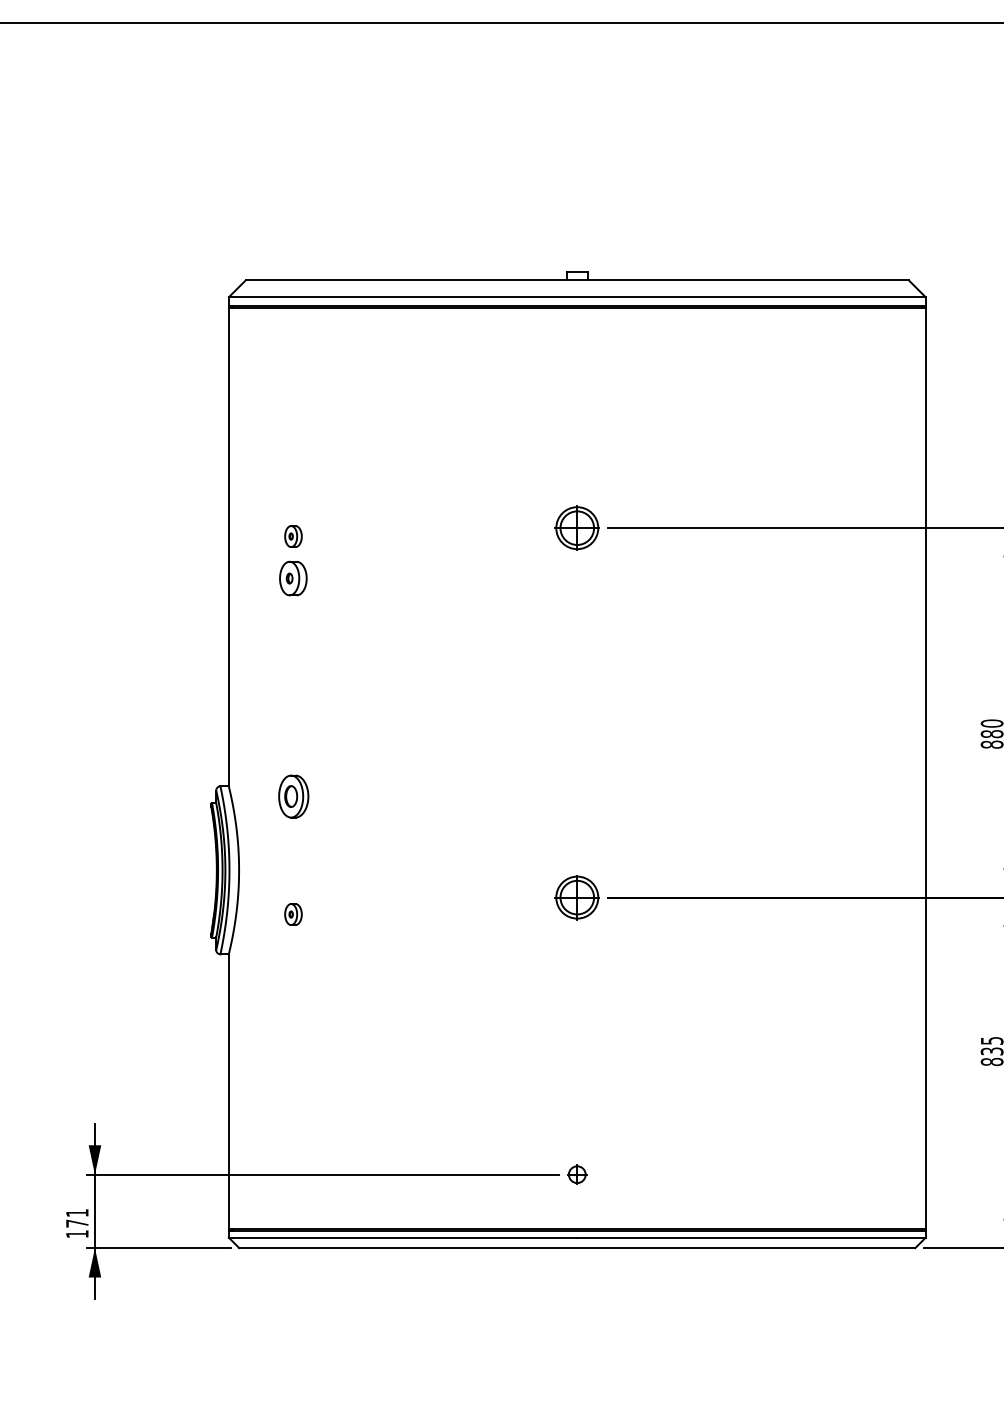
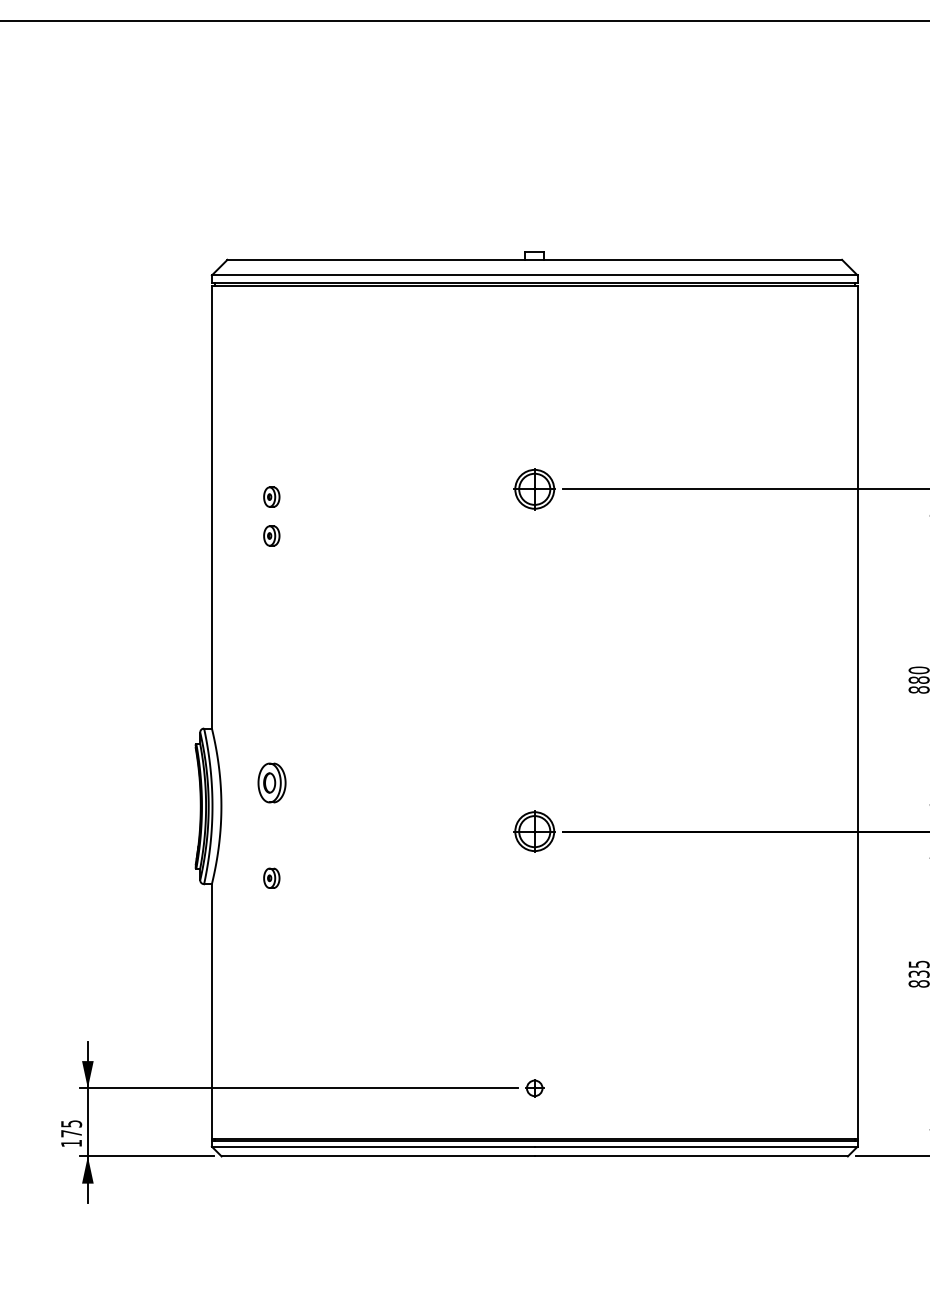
part: (293, 577) -> (271, 535), size x0.62
part: (293, 796) -> (271, 782), moved
part: (293, 913) -> (271, 877), moved
text: (77, 1212) -> (71, 1123), 171 -> 175

